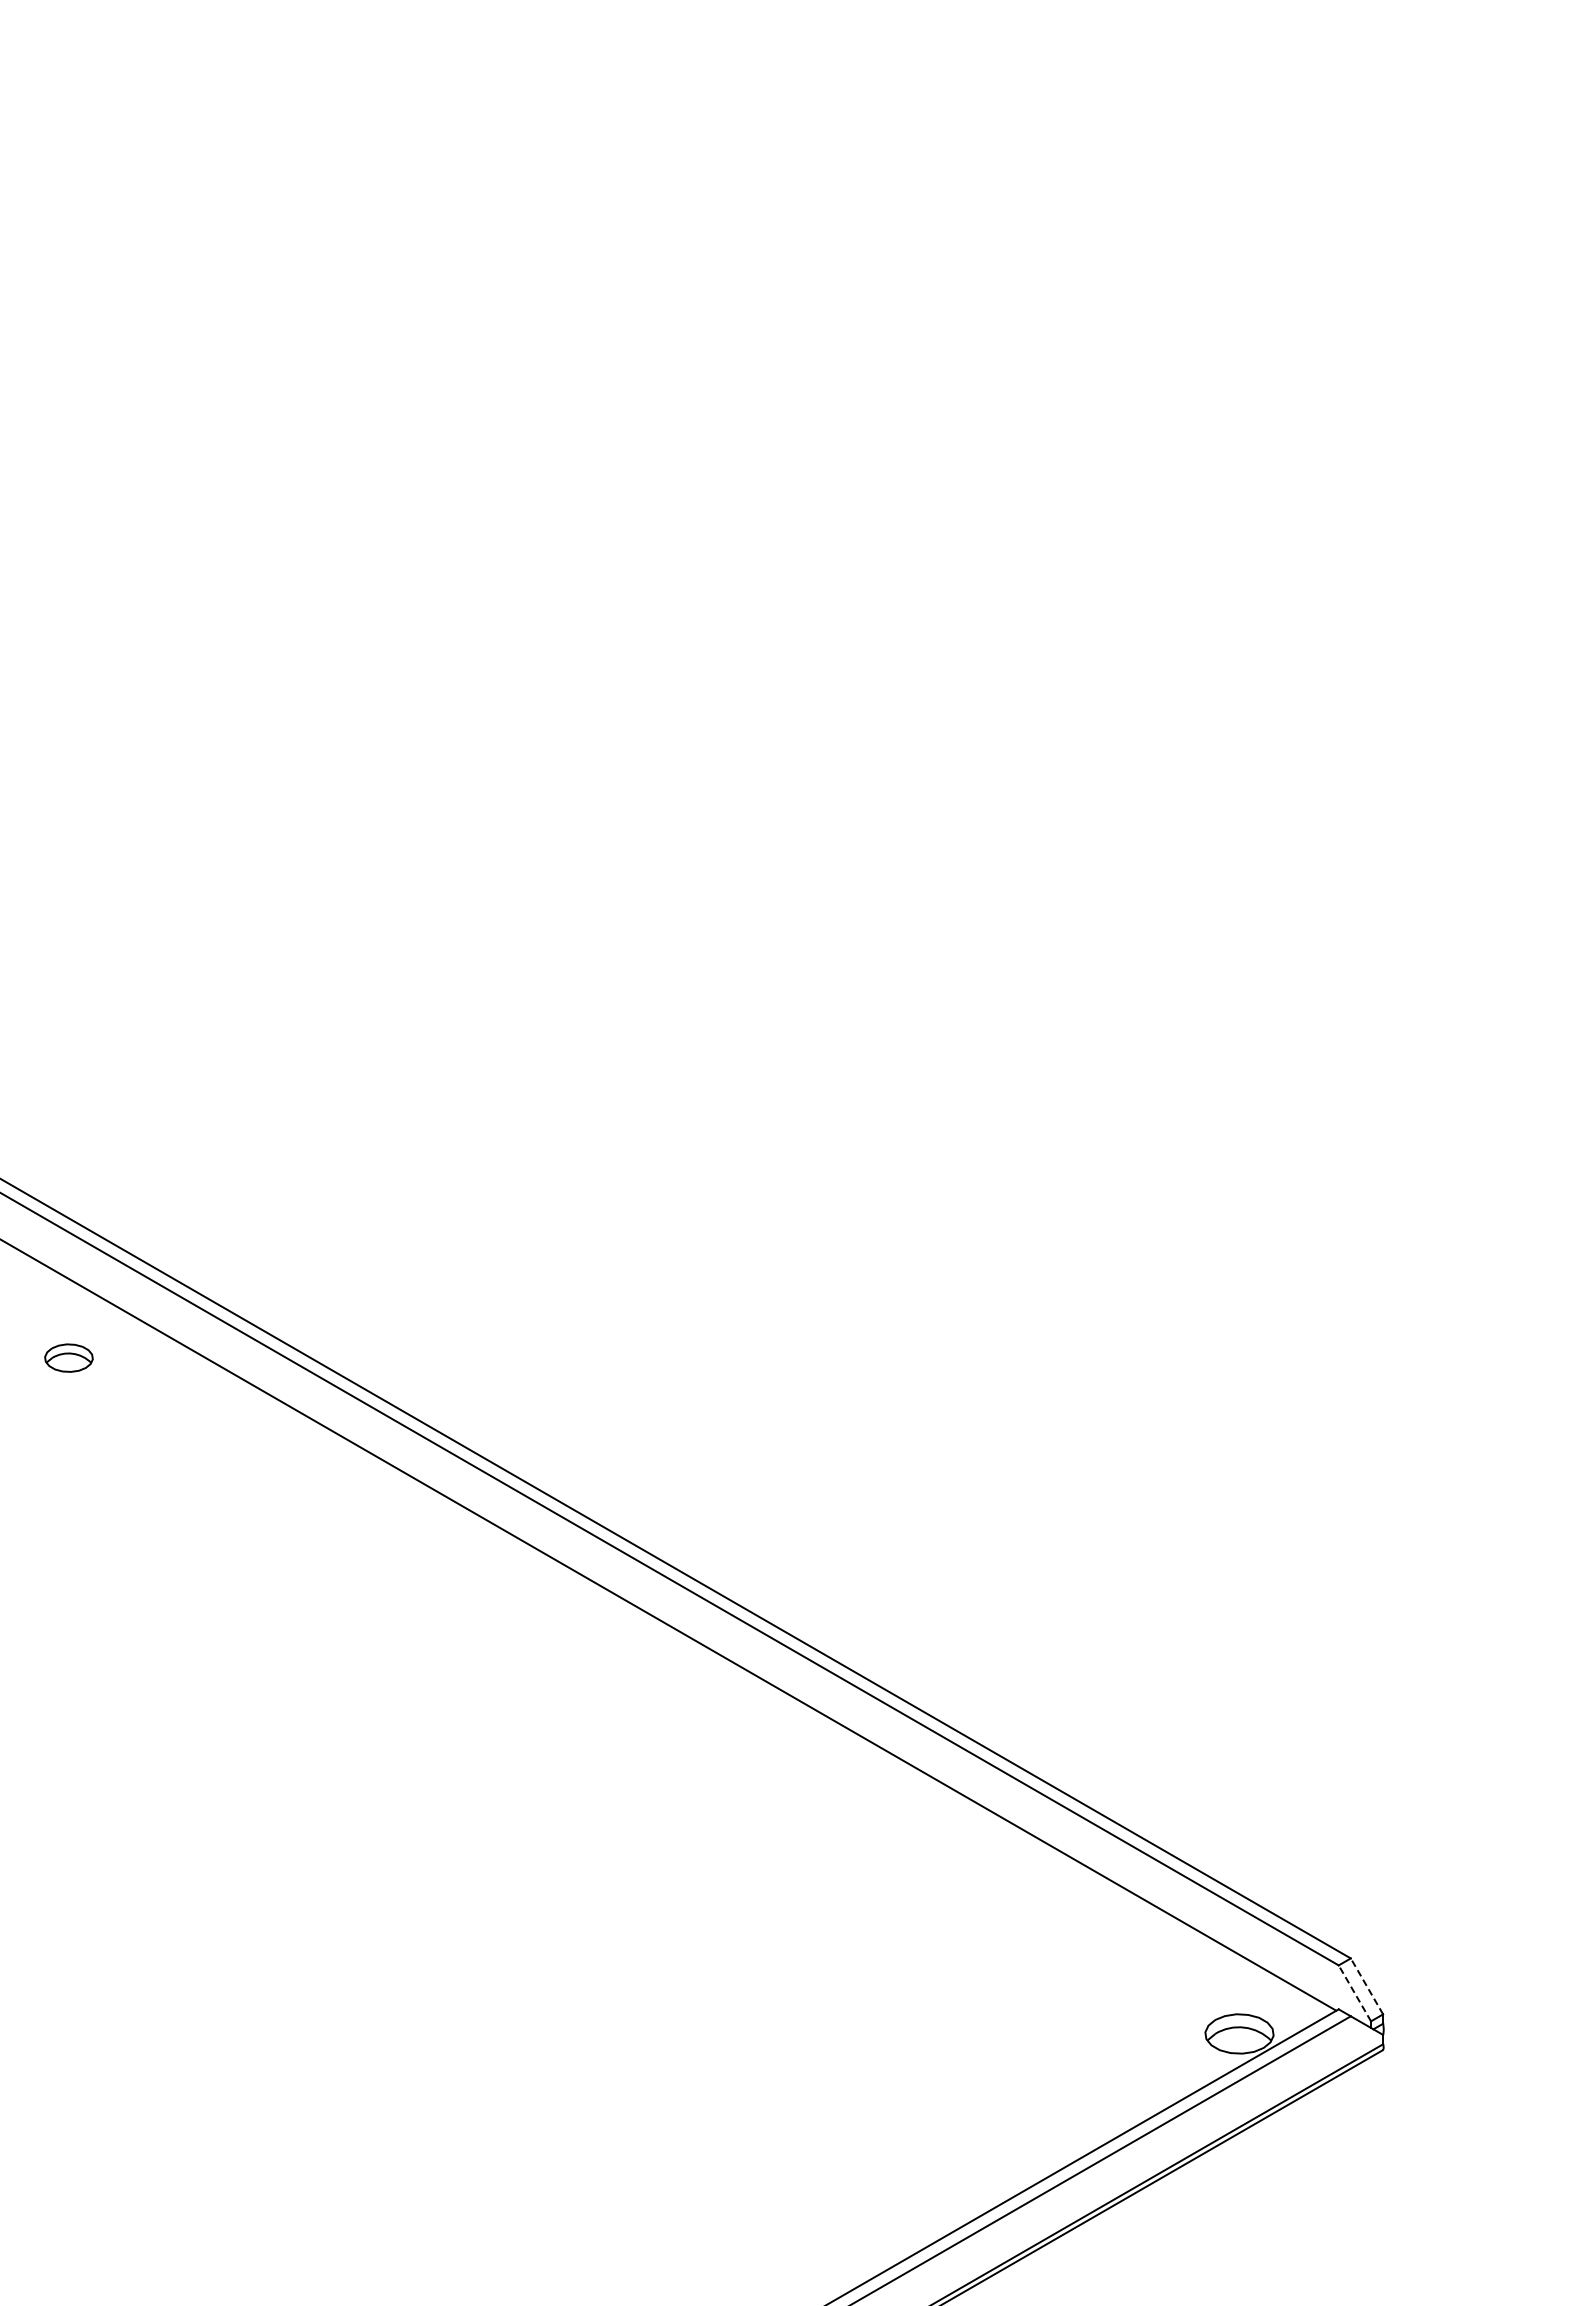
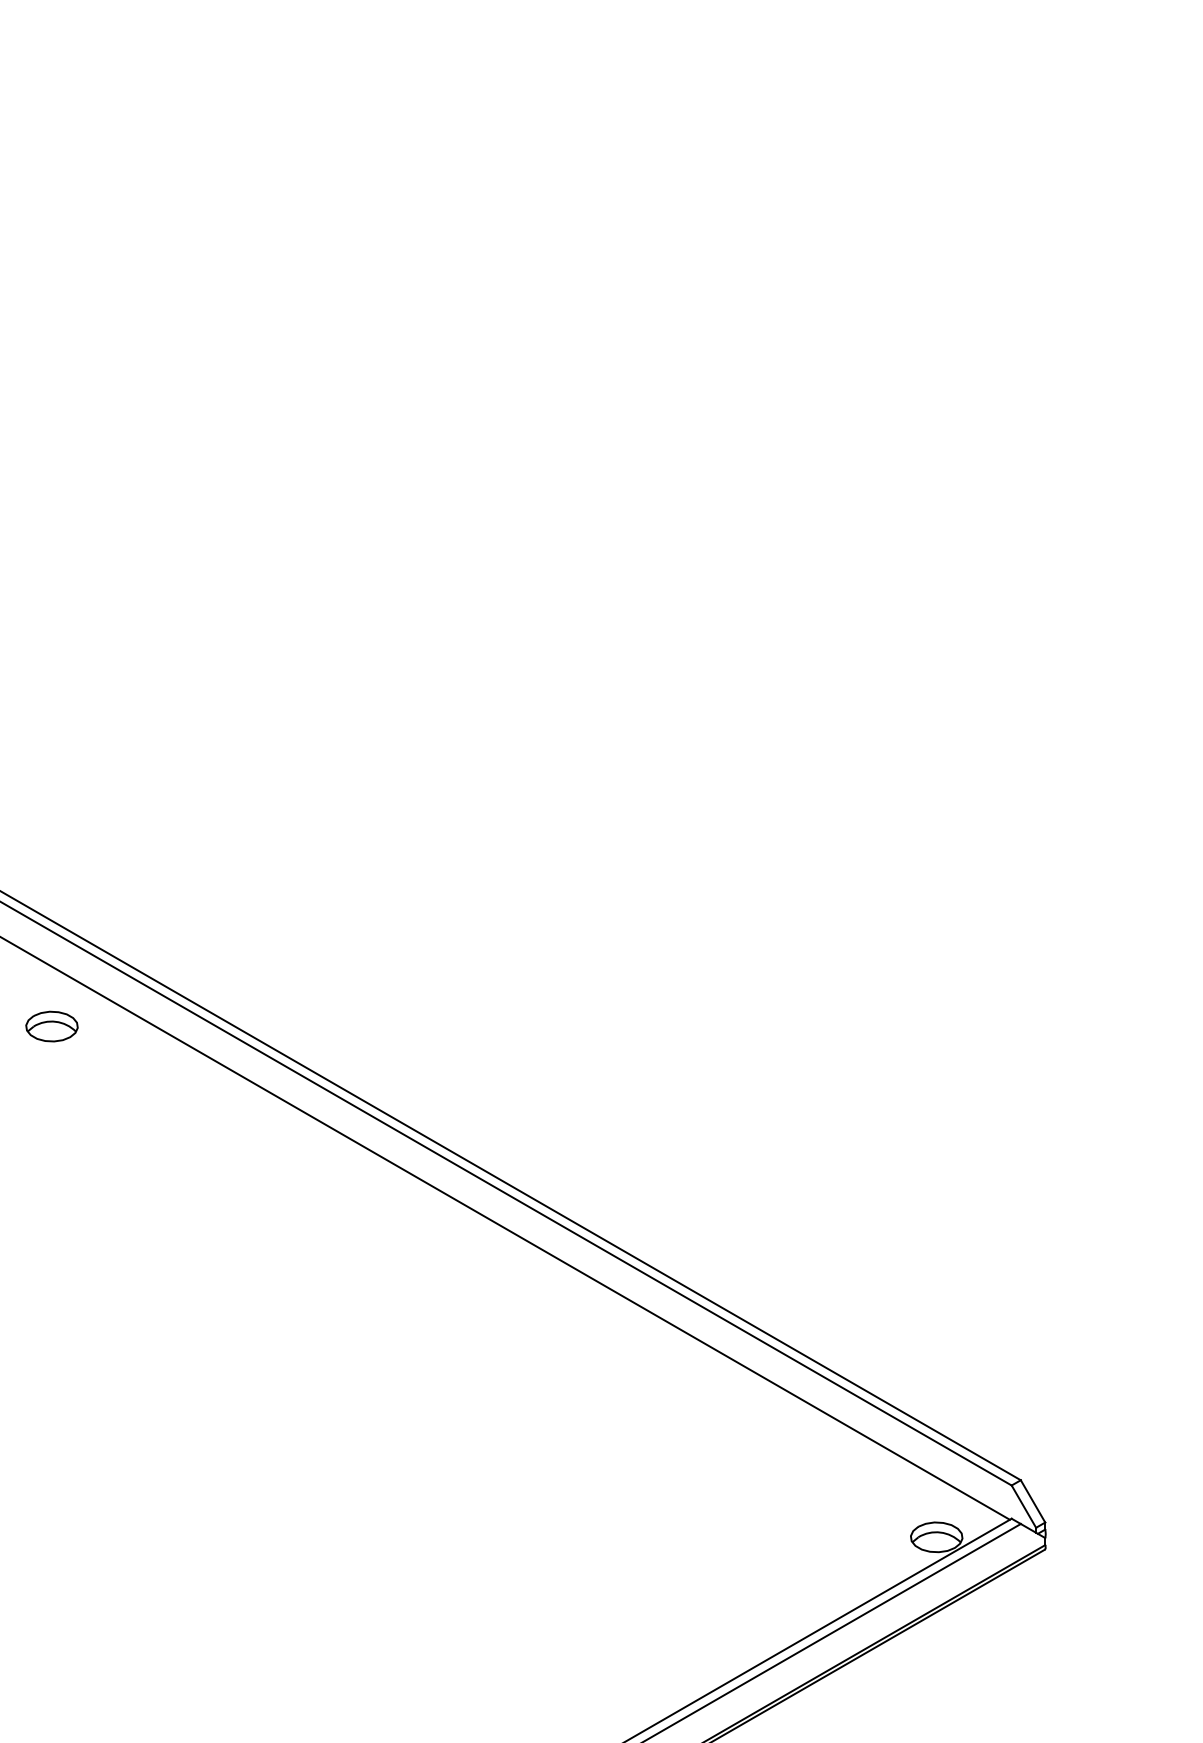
part: (68, 1357) -> (51, 1026), size x1.43
line: (1366, 1985) -> (1032, 1500), dashed -> solid
line: (1354, 1992) -> (1023, 1505), dashed -> solid

